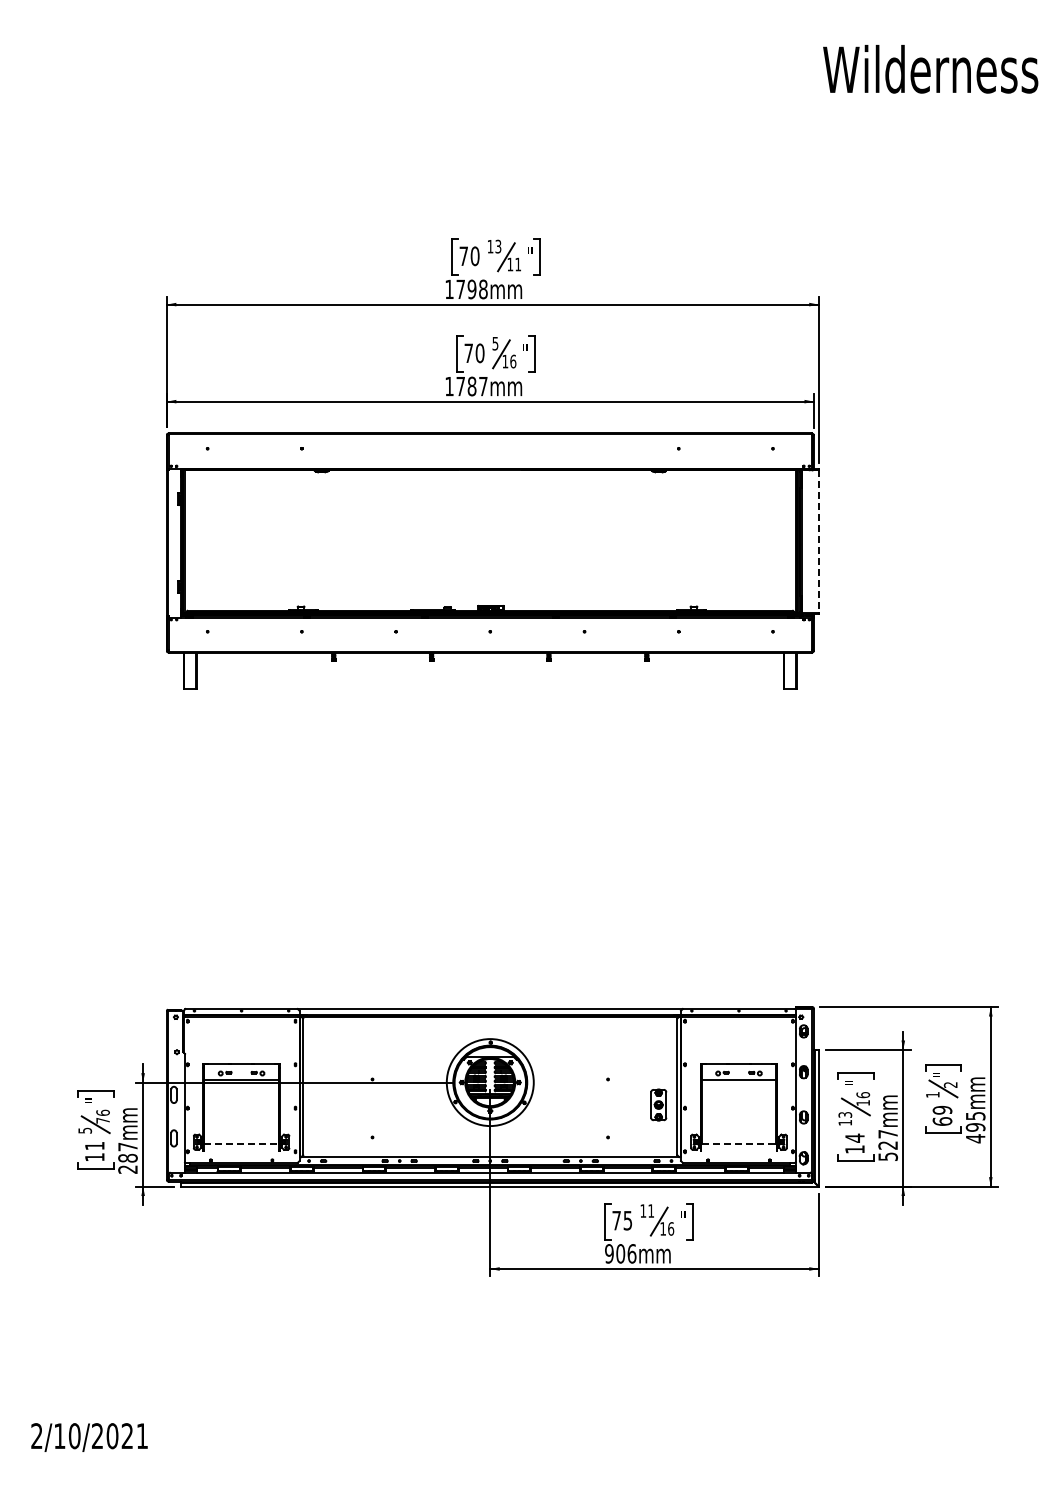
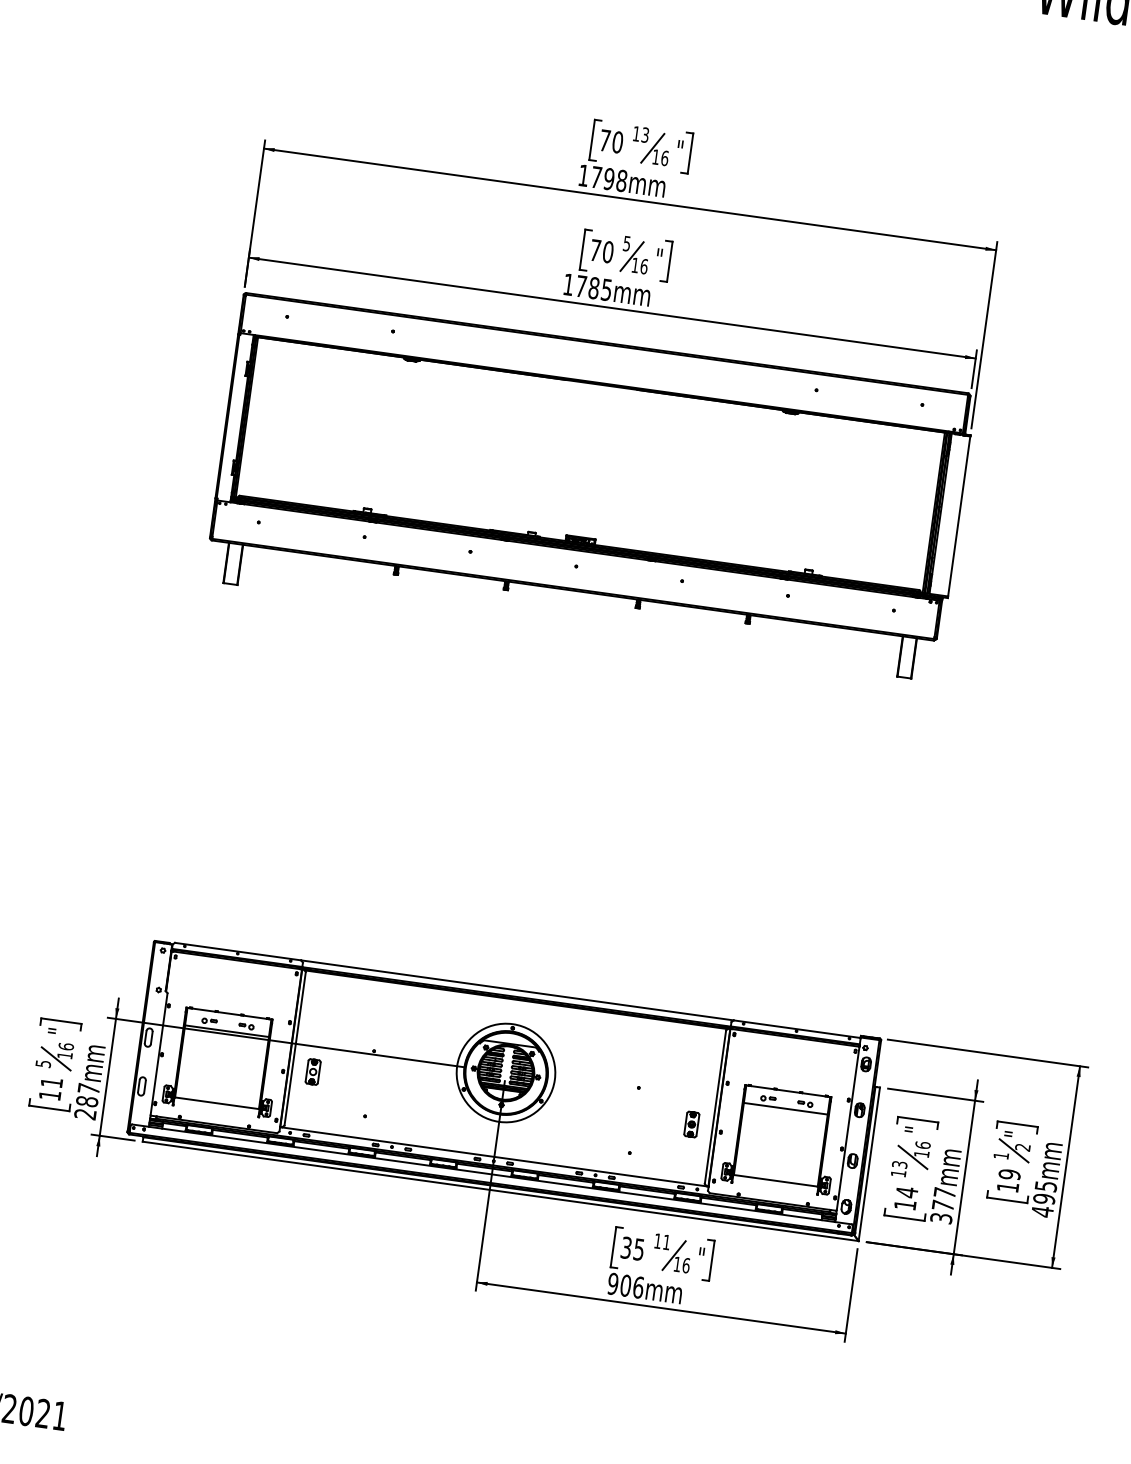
text: (518, 264) -> (665, 158), 11 -> 16
text: (483, 386) -> (606, 289), 1787mm -> 1785mm
line: (818, 542) -> (958, 517), dashed -> solid
part: (321, 1104) -> (312, 1071), added
part: (658, 1104) -> (691, 1123), size x0.71
text: (102, 1120) -> (64, 1055), 76 -> 16
text: (942, 1121) -> (1007, 1187), 69 -> 19
line: (242, 1144) -> (217, 1103), dashed -> solid
line: (739, 1144) -> (776, 1181), dashed -> solid
text: (887, 1150) -> (941, 1211), 527mm -> 377mm
text: (616, 1220) -> (626, 1247), 75 -> 35

